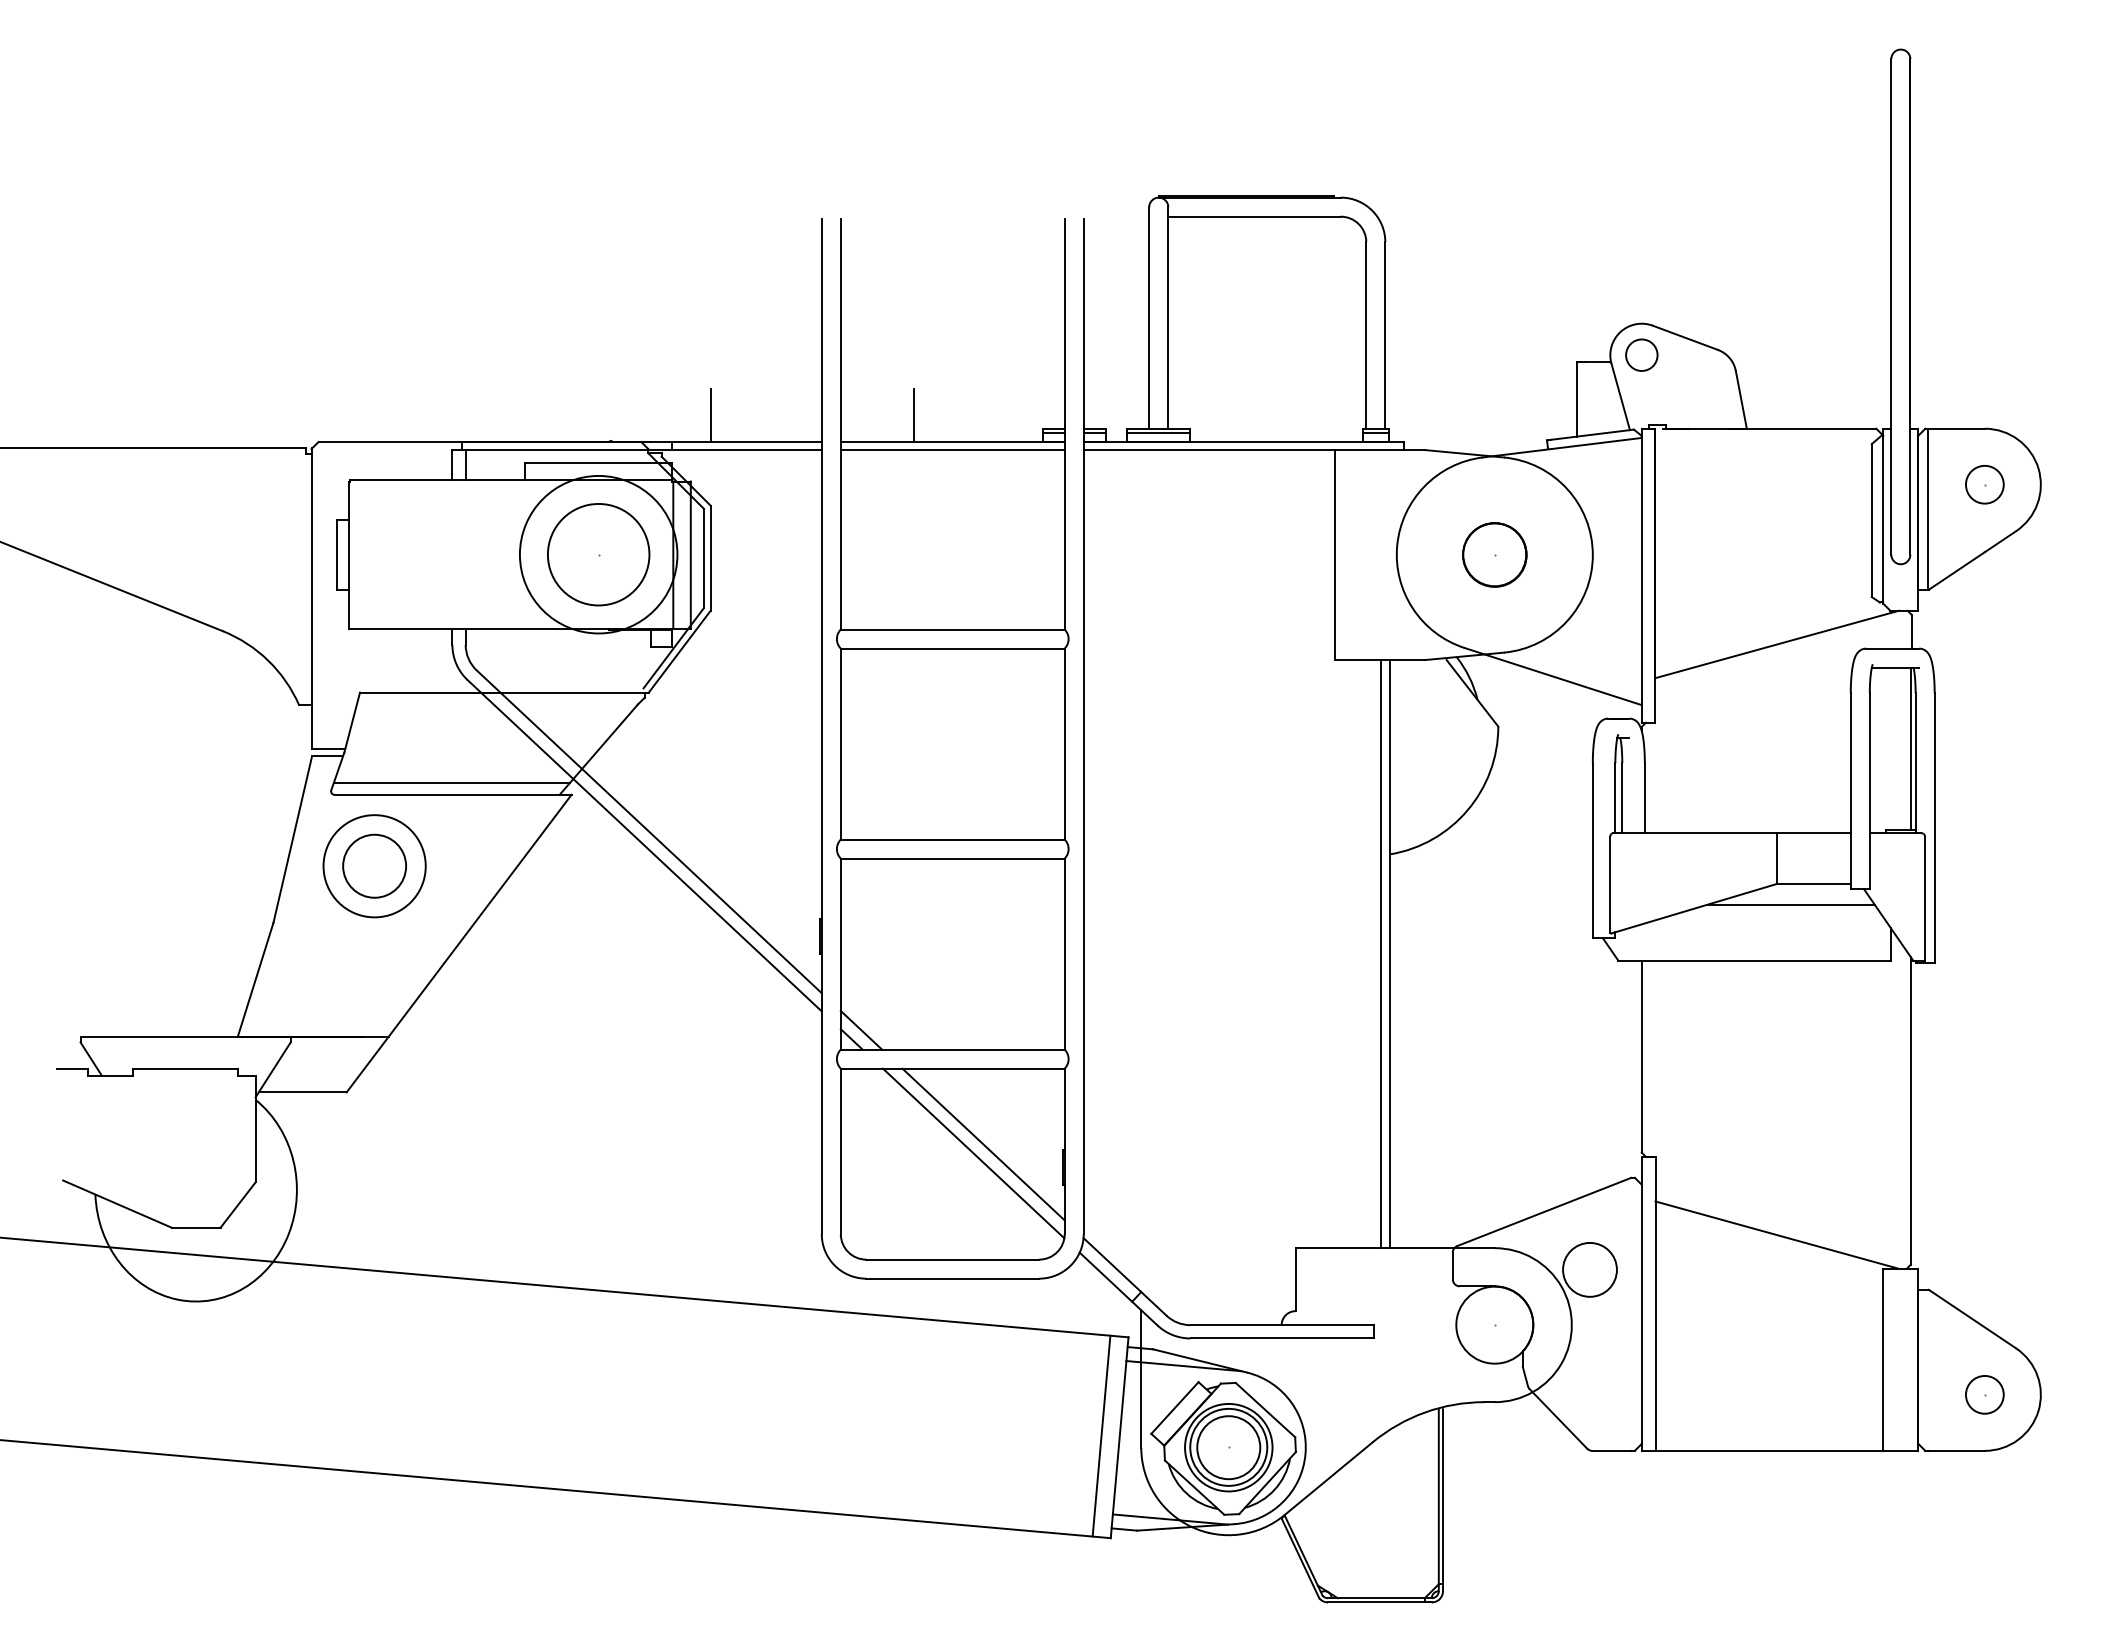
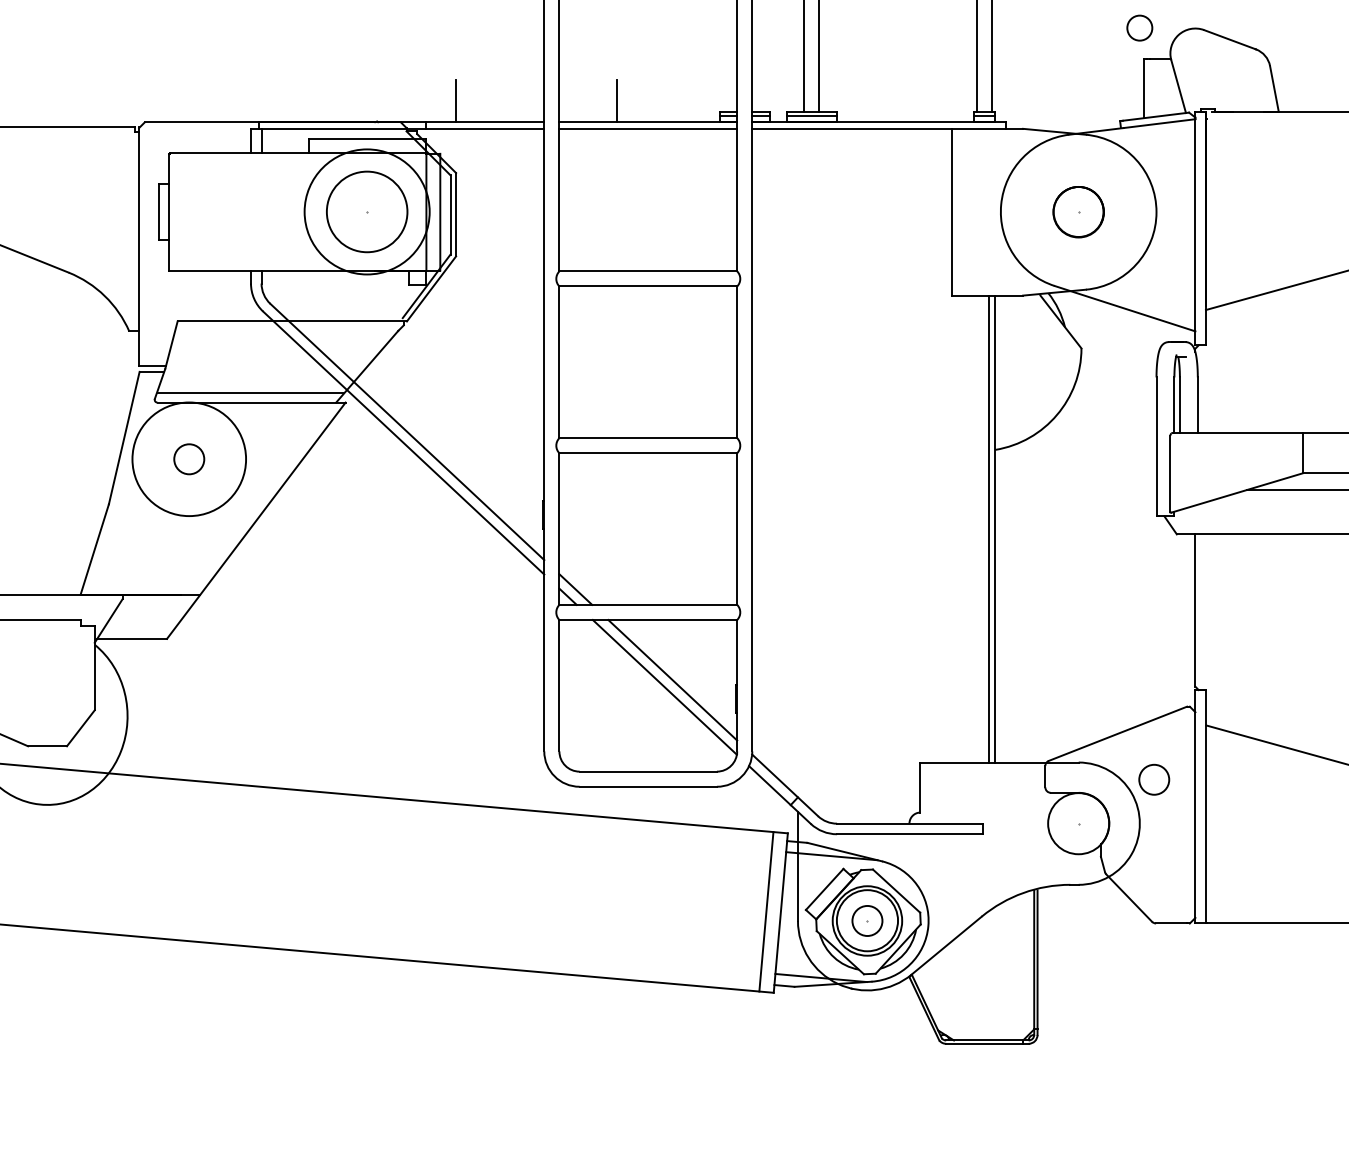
circle: (1641, 354) -> (1139, 27), moved
circle: (374, 865) -> (189, 458), size x0.6
circle: (374, 866) -> (189, 459), size x1.4
circle: (1589, 1269) -> (1153, 779), size x0.7
circle: (1228, 1447) -> (867, 920), size x0.6

